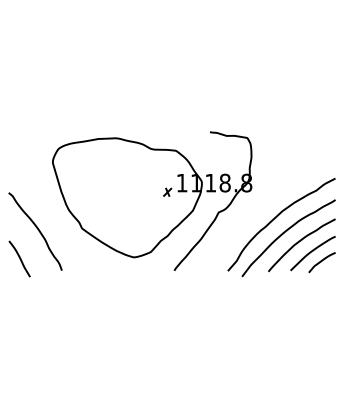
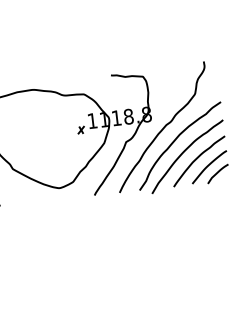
curve: (264, 200) -> (163, 127), added

